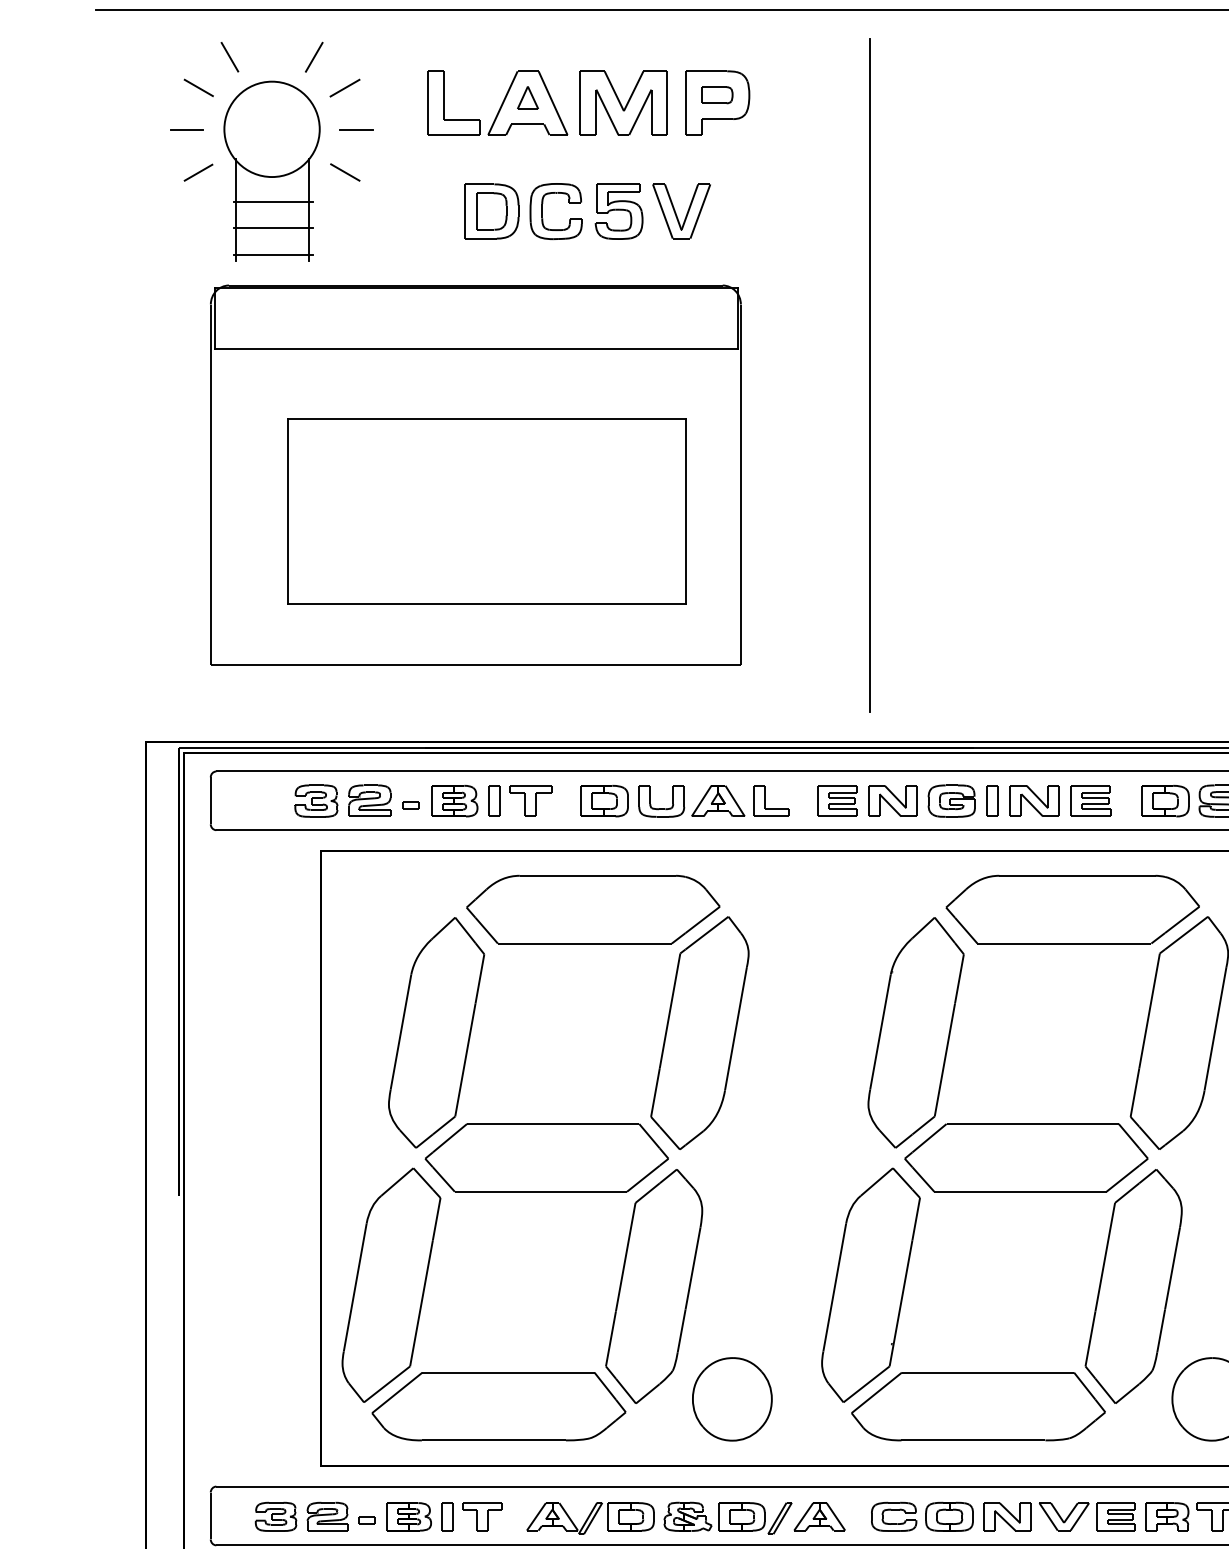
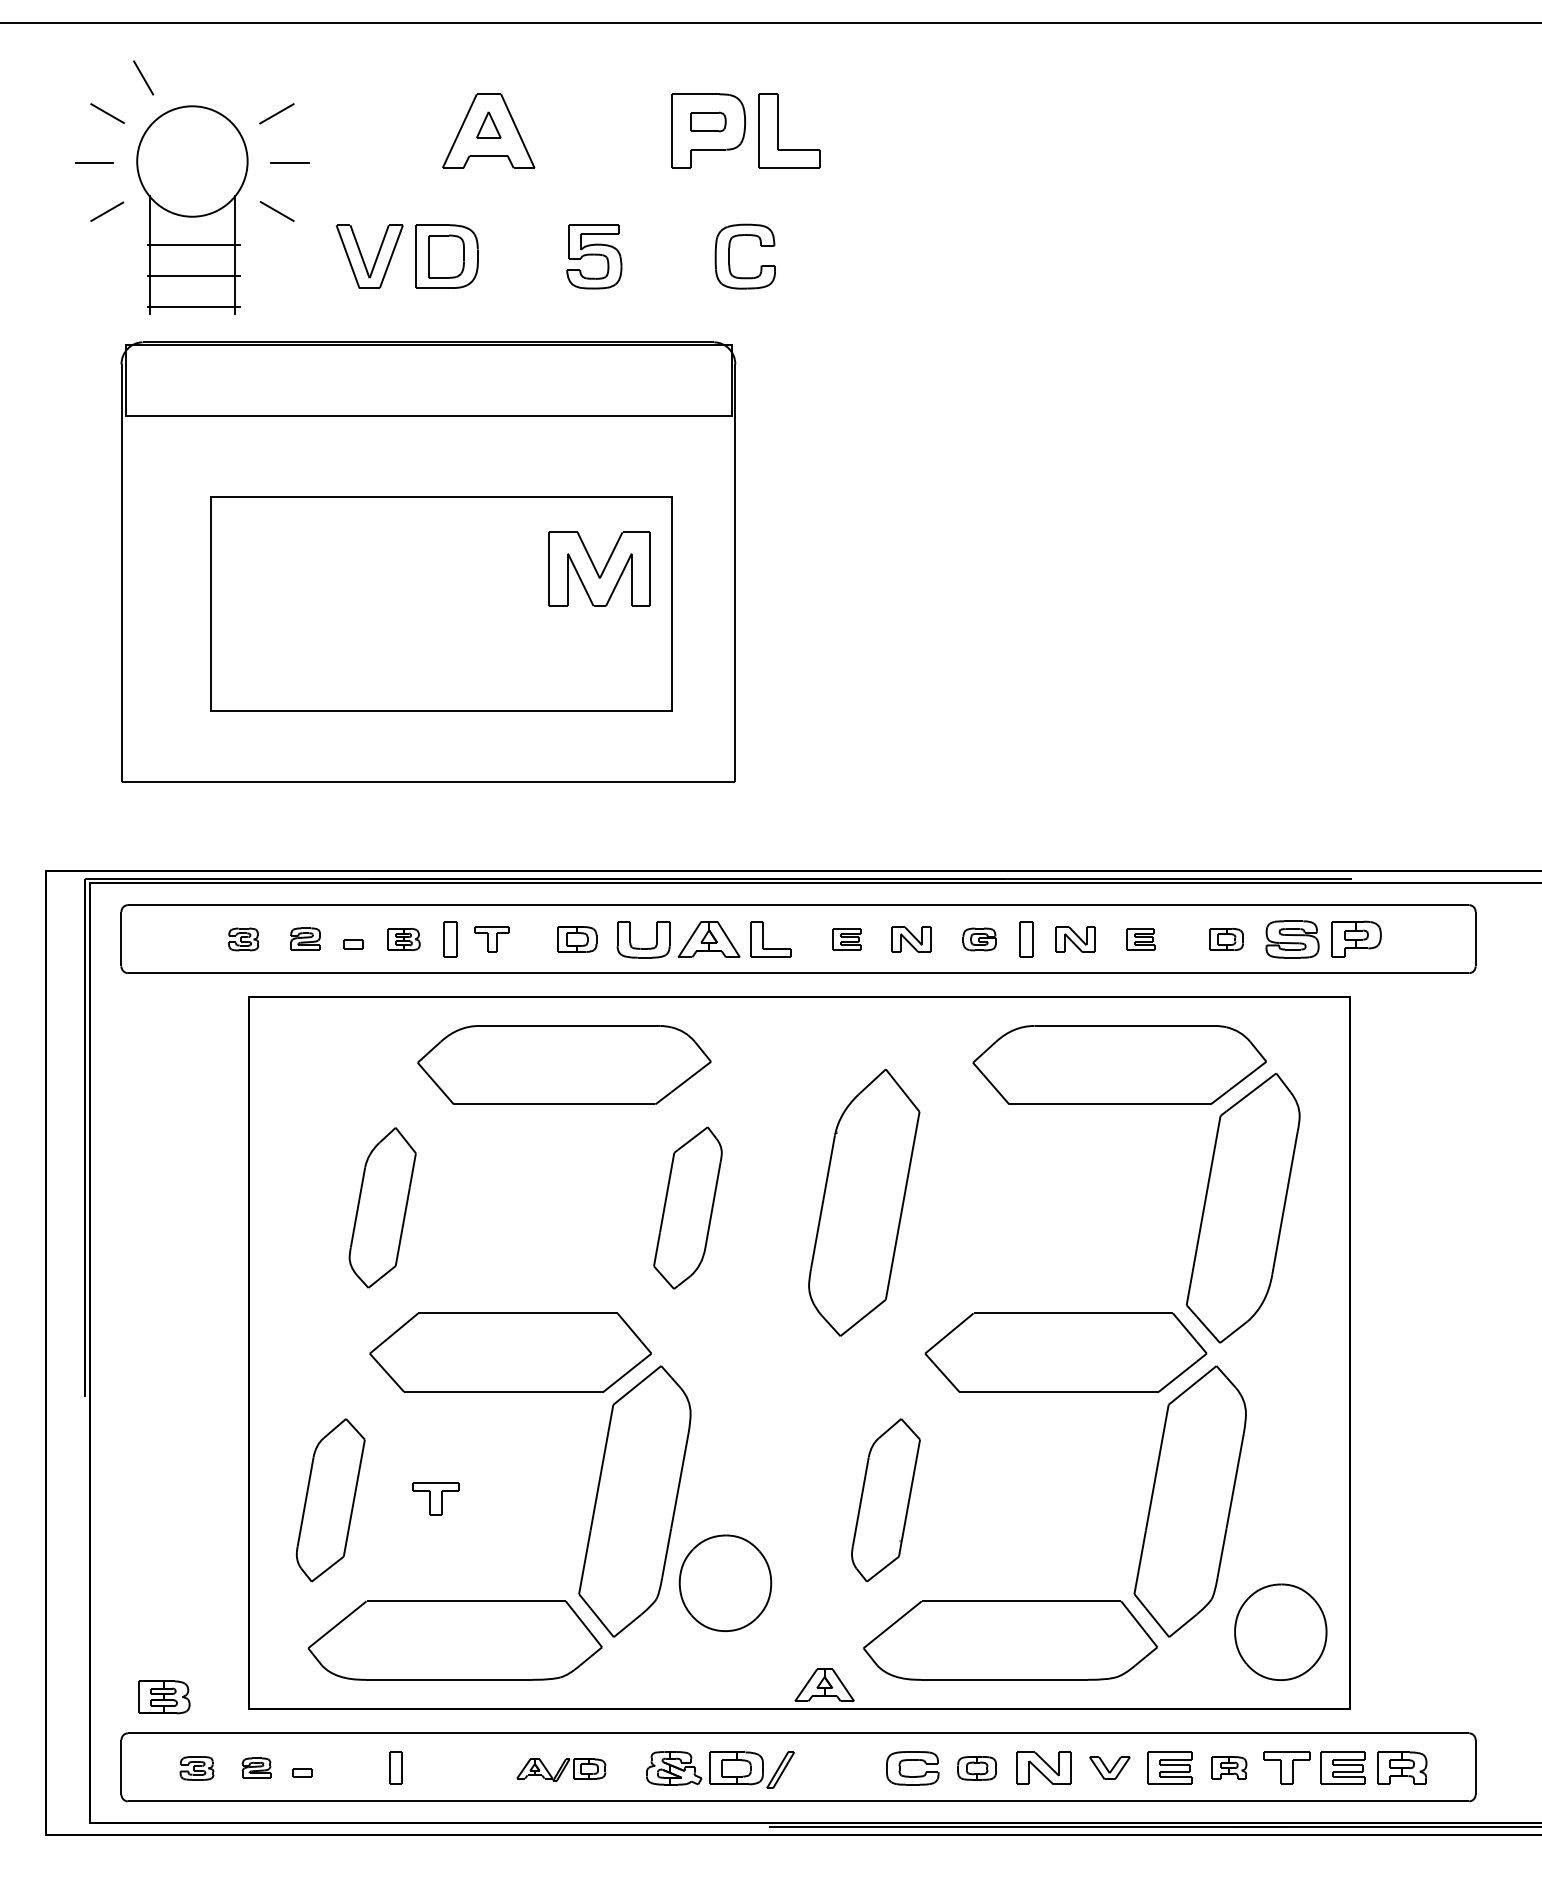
line: (313, 56) -> (240, 77), removed
part: (443, 102) -> (778, 130), moved
part: (623, 102) -> (599, 568), moved
part: (542, 211) -> (729, 256), moved
part: (676, 212) -> (363, 257), moved
line: (870, 375) -> (885, 446), removed
part: (369, 800) -> (305, 938), size x0.6
part: (316, 801) -> (243, 939), size x0.6
part: (454, 801) -> (403, 939), size x0.6
part: (530, 801) -> (491, 939), size x0.7
part: (604, 801) -> (577, 939), size x0.7
part: (836, 801) -> (846, 939), size x0.6
part: (893, 801) -> (911, 939), size x0.7
part: (951, 801) -> (979, 939), size x0.6
part: (1034, 801) -> (1075, 939), size x0.7
part: (1090, 801) -> (1140, 939), size x0.6
part: (1165, 801) -> (1226, 939), size x0.6
part: (436, 1032) -> (382, 1207), size x0.6
part: (699, 1032) -> (687, 1207), size x0.6
part: (916, 1032) -> (864, 1202), moved
part: (391, 1285) -> (330, 1500), size x0.6
part: (870, 1285) -> (885, 1500), size x0.6
part: (732, 1398) -> (725, 1582), moved
part: (275, 1516) -> (196, 1768), size x0.7
part: (327, 1516) -> (256, 1767), size x0.6
part: (409, 1516) -> (164, 1697), moved
part: (481, 1516) -> (435, 1498), moved
part: (819, 1516) -> (824, 1684), moved
part: (949, 1516) -> (977, 1768), size x0.7
part: (1063, 1516) -> (1109, 1767), size x0.7
part: (1167, 1516) -> (1229, 1767), size x0.7
part: (590, 1517) -> (561, 1769), size x0.6

